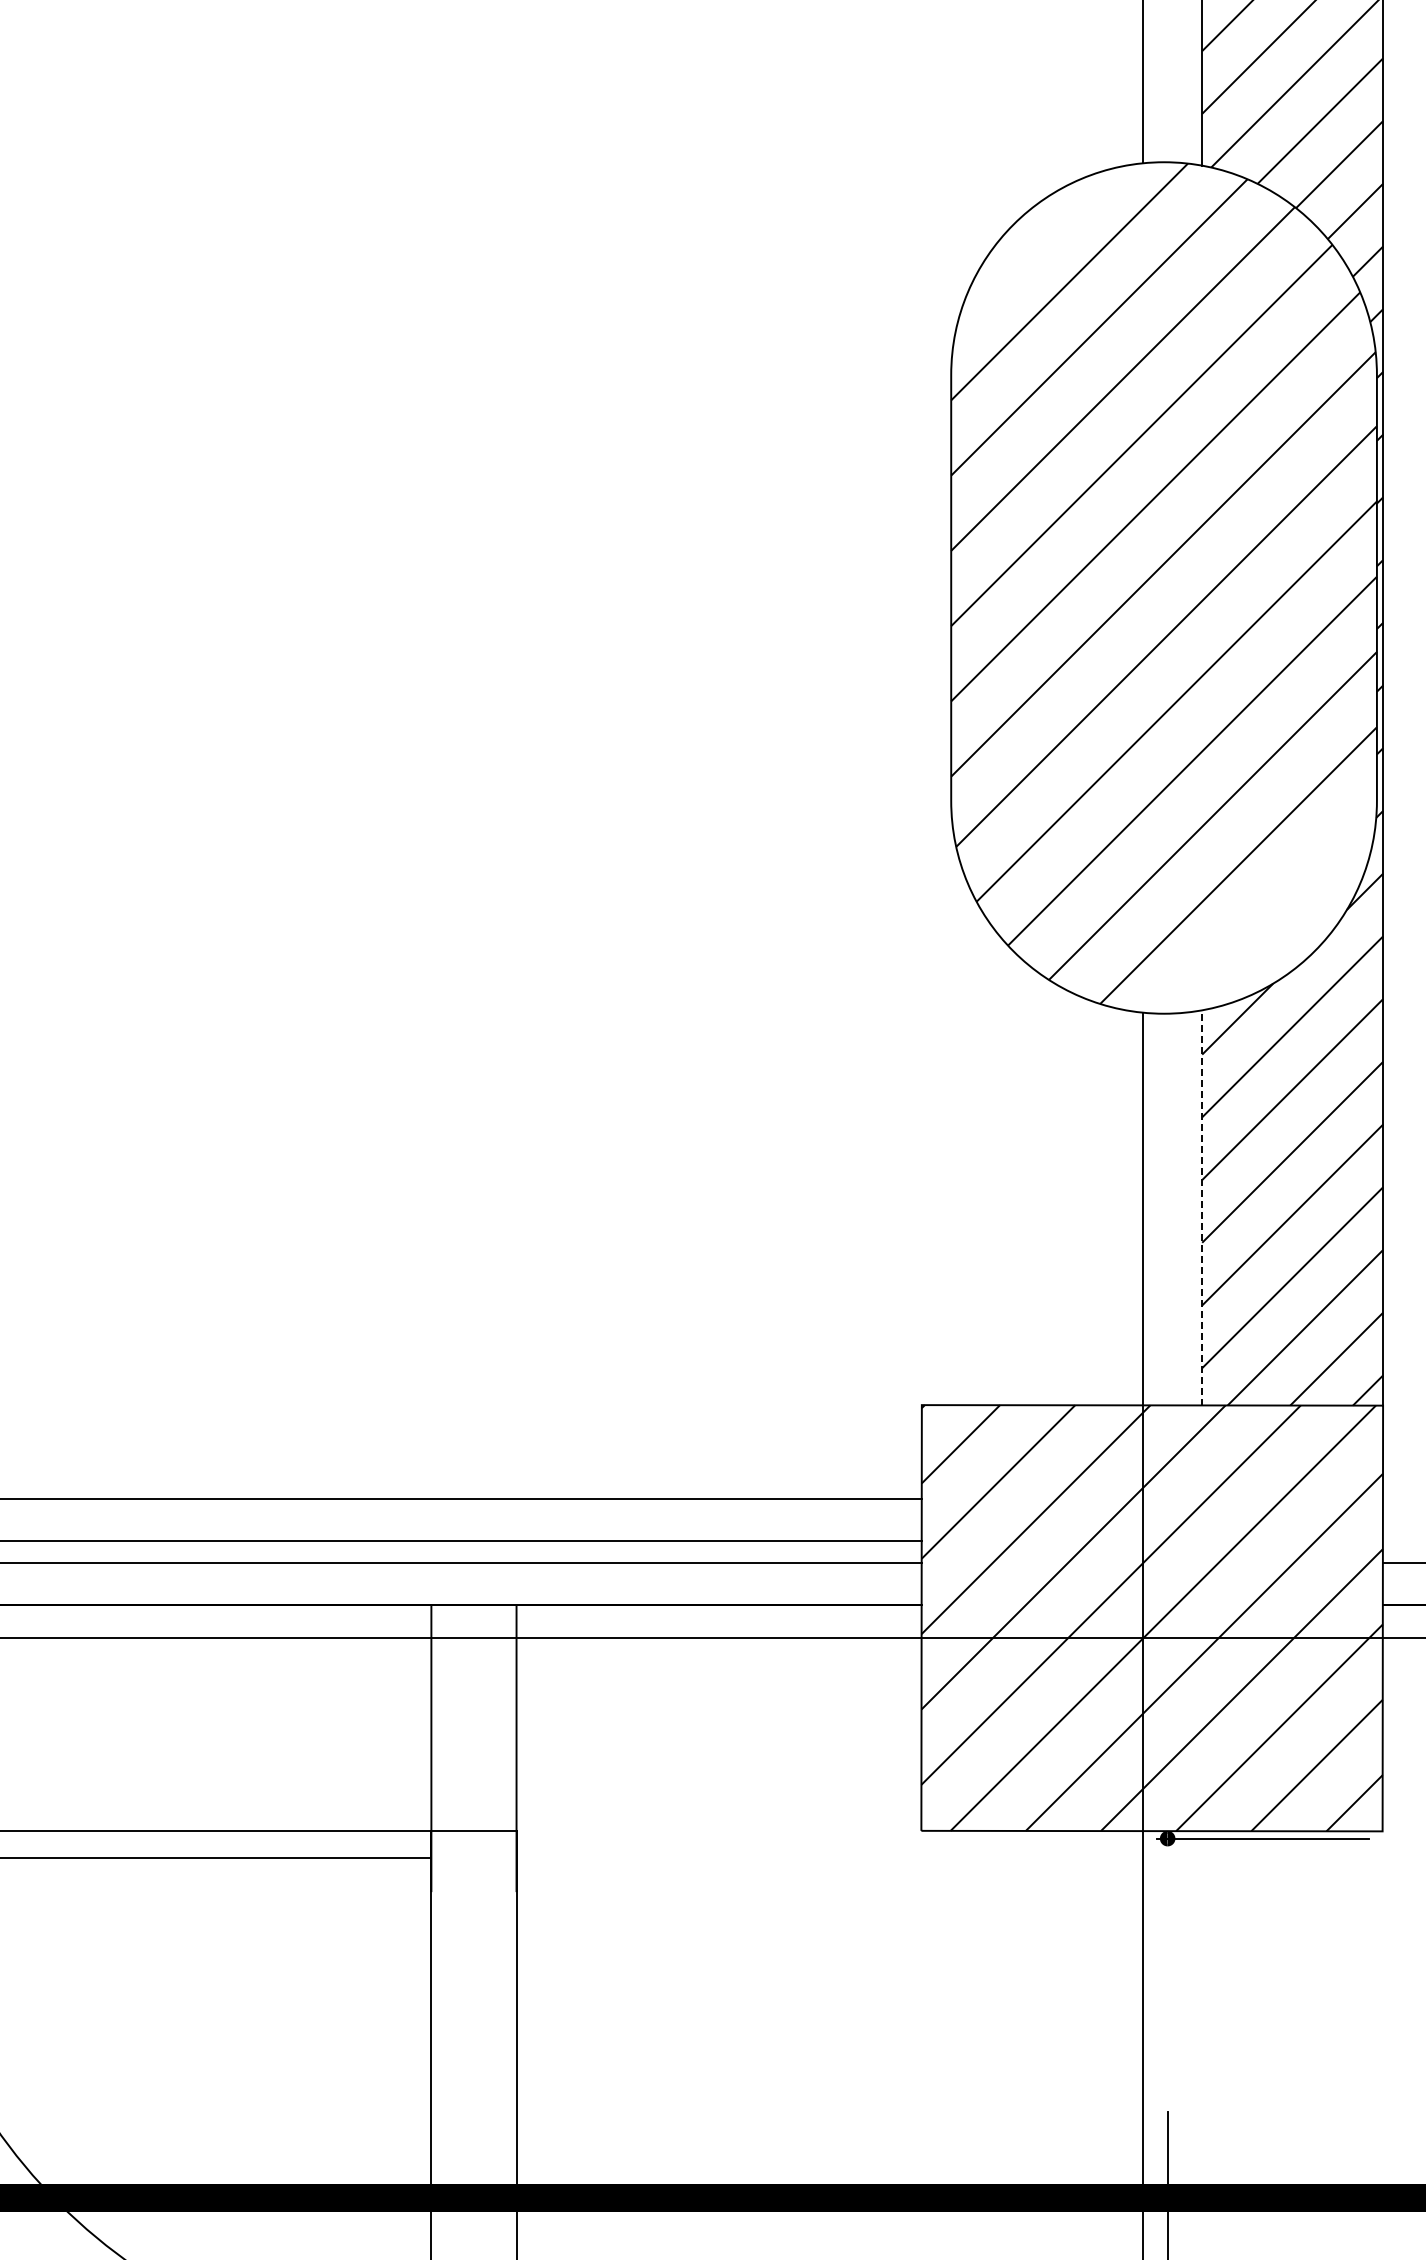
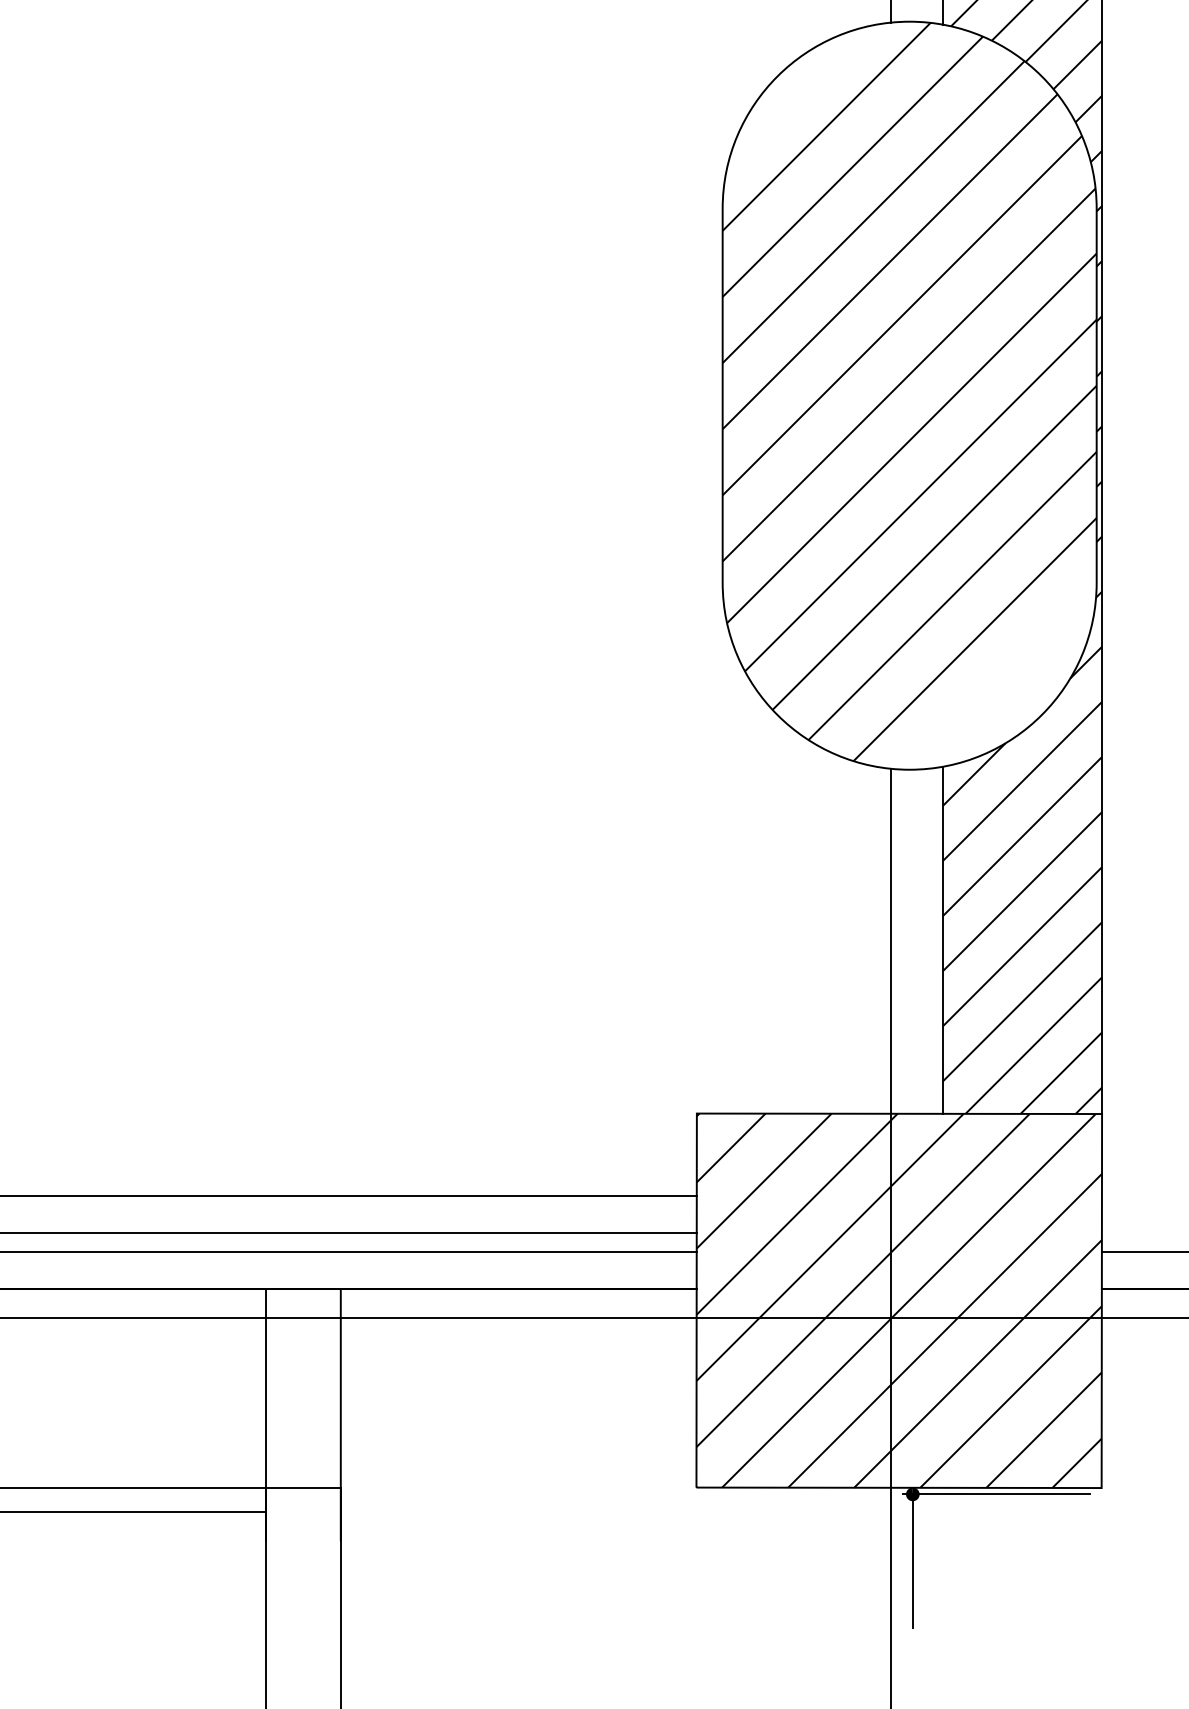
line: (1202, 1207) -> (943, 939), dashed -> solid
line: (1167, 1914) -> (912, 1561), added

